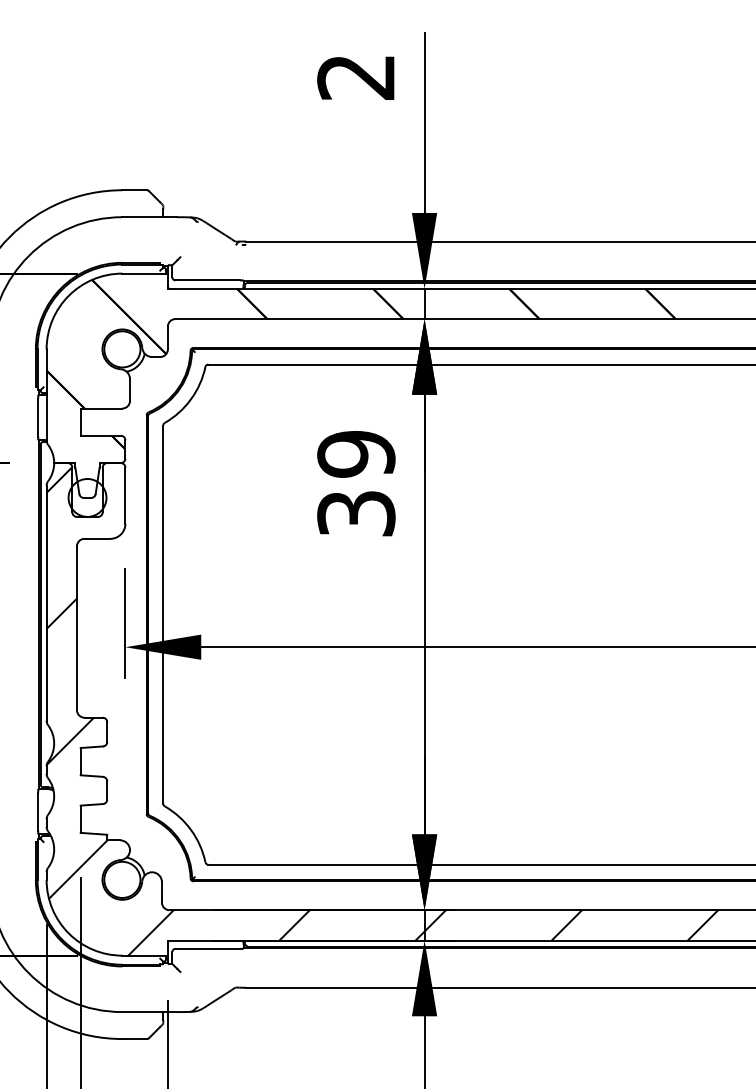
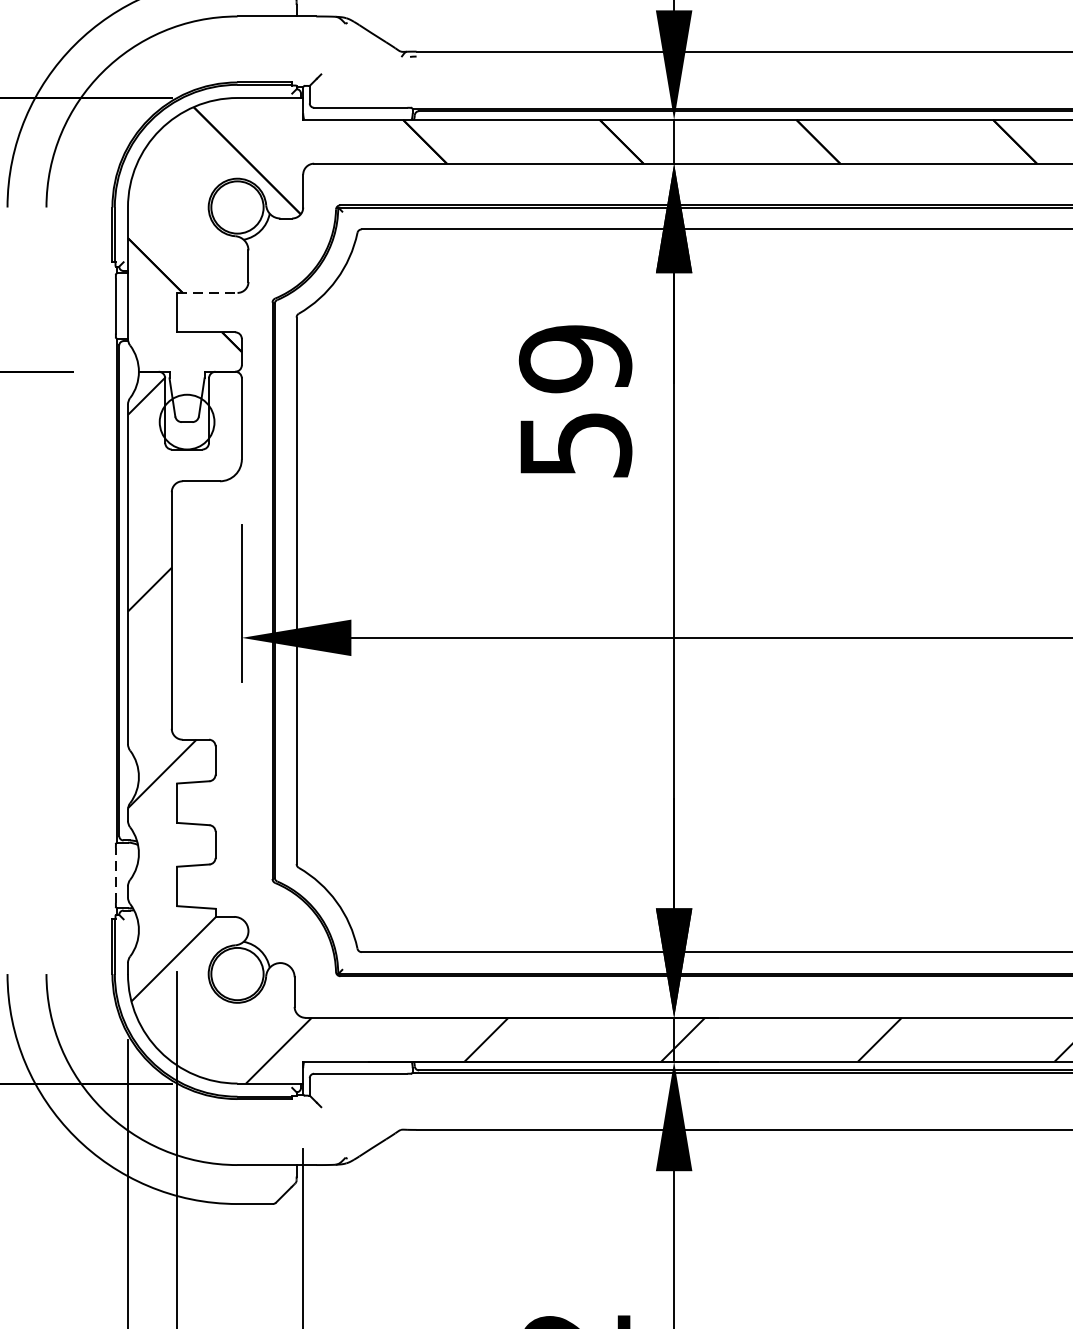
line: (101, 408) -> (207, 292), solid -> dashed
text: (356, 513) -> (575, 444), 39 -> 59
line: (38, 811) -> (116, 875), solid -> dashed

